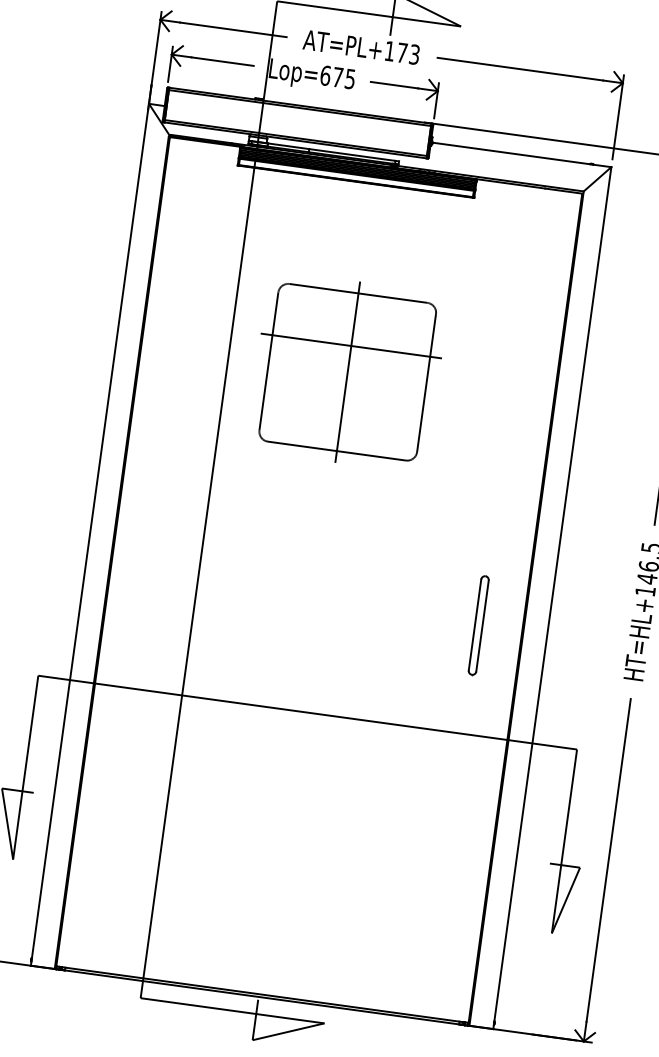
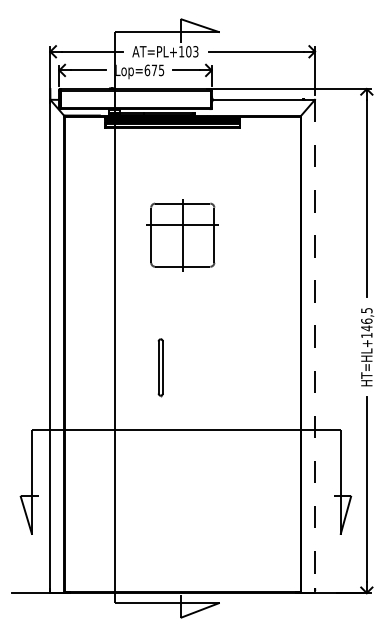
text: (401, 52) -> (188, 51), AT=PL+173 -> AT=PL+103
part: (347, 370) -> (182, 234), size x0.7
line: (553, 598) -> (315, 346), solid -> dashed
part: (478, 625) -> (160, 367), moved

